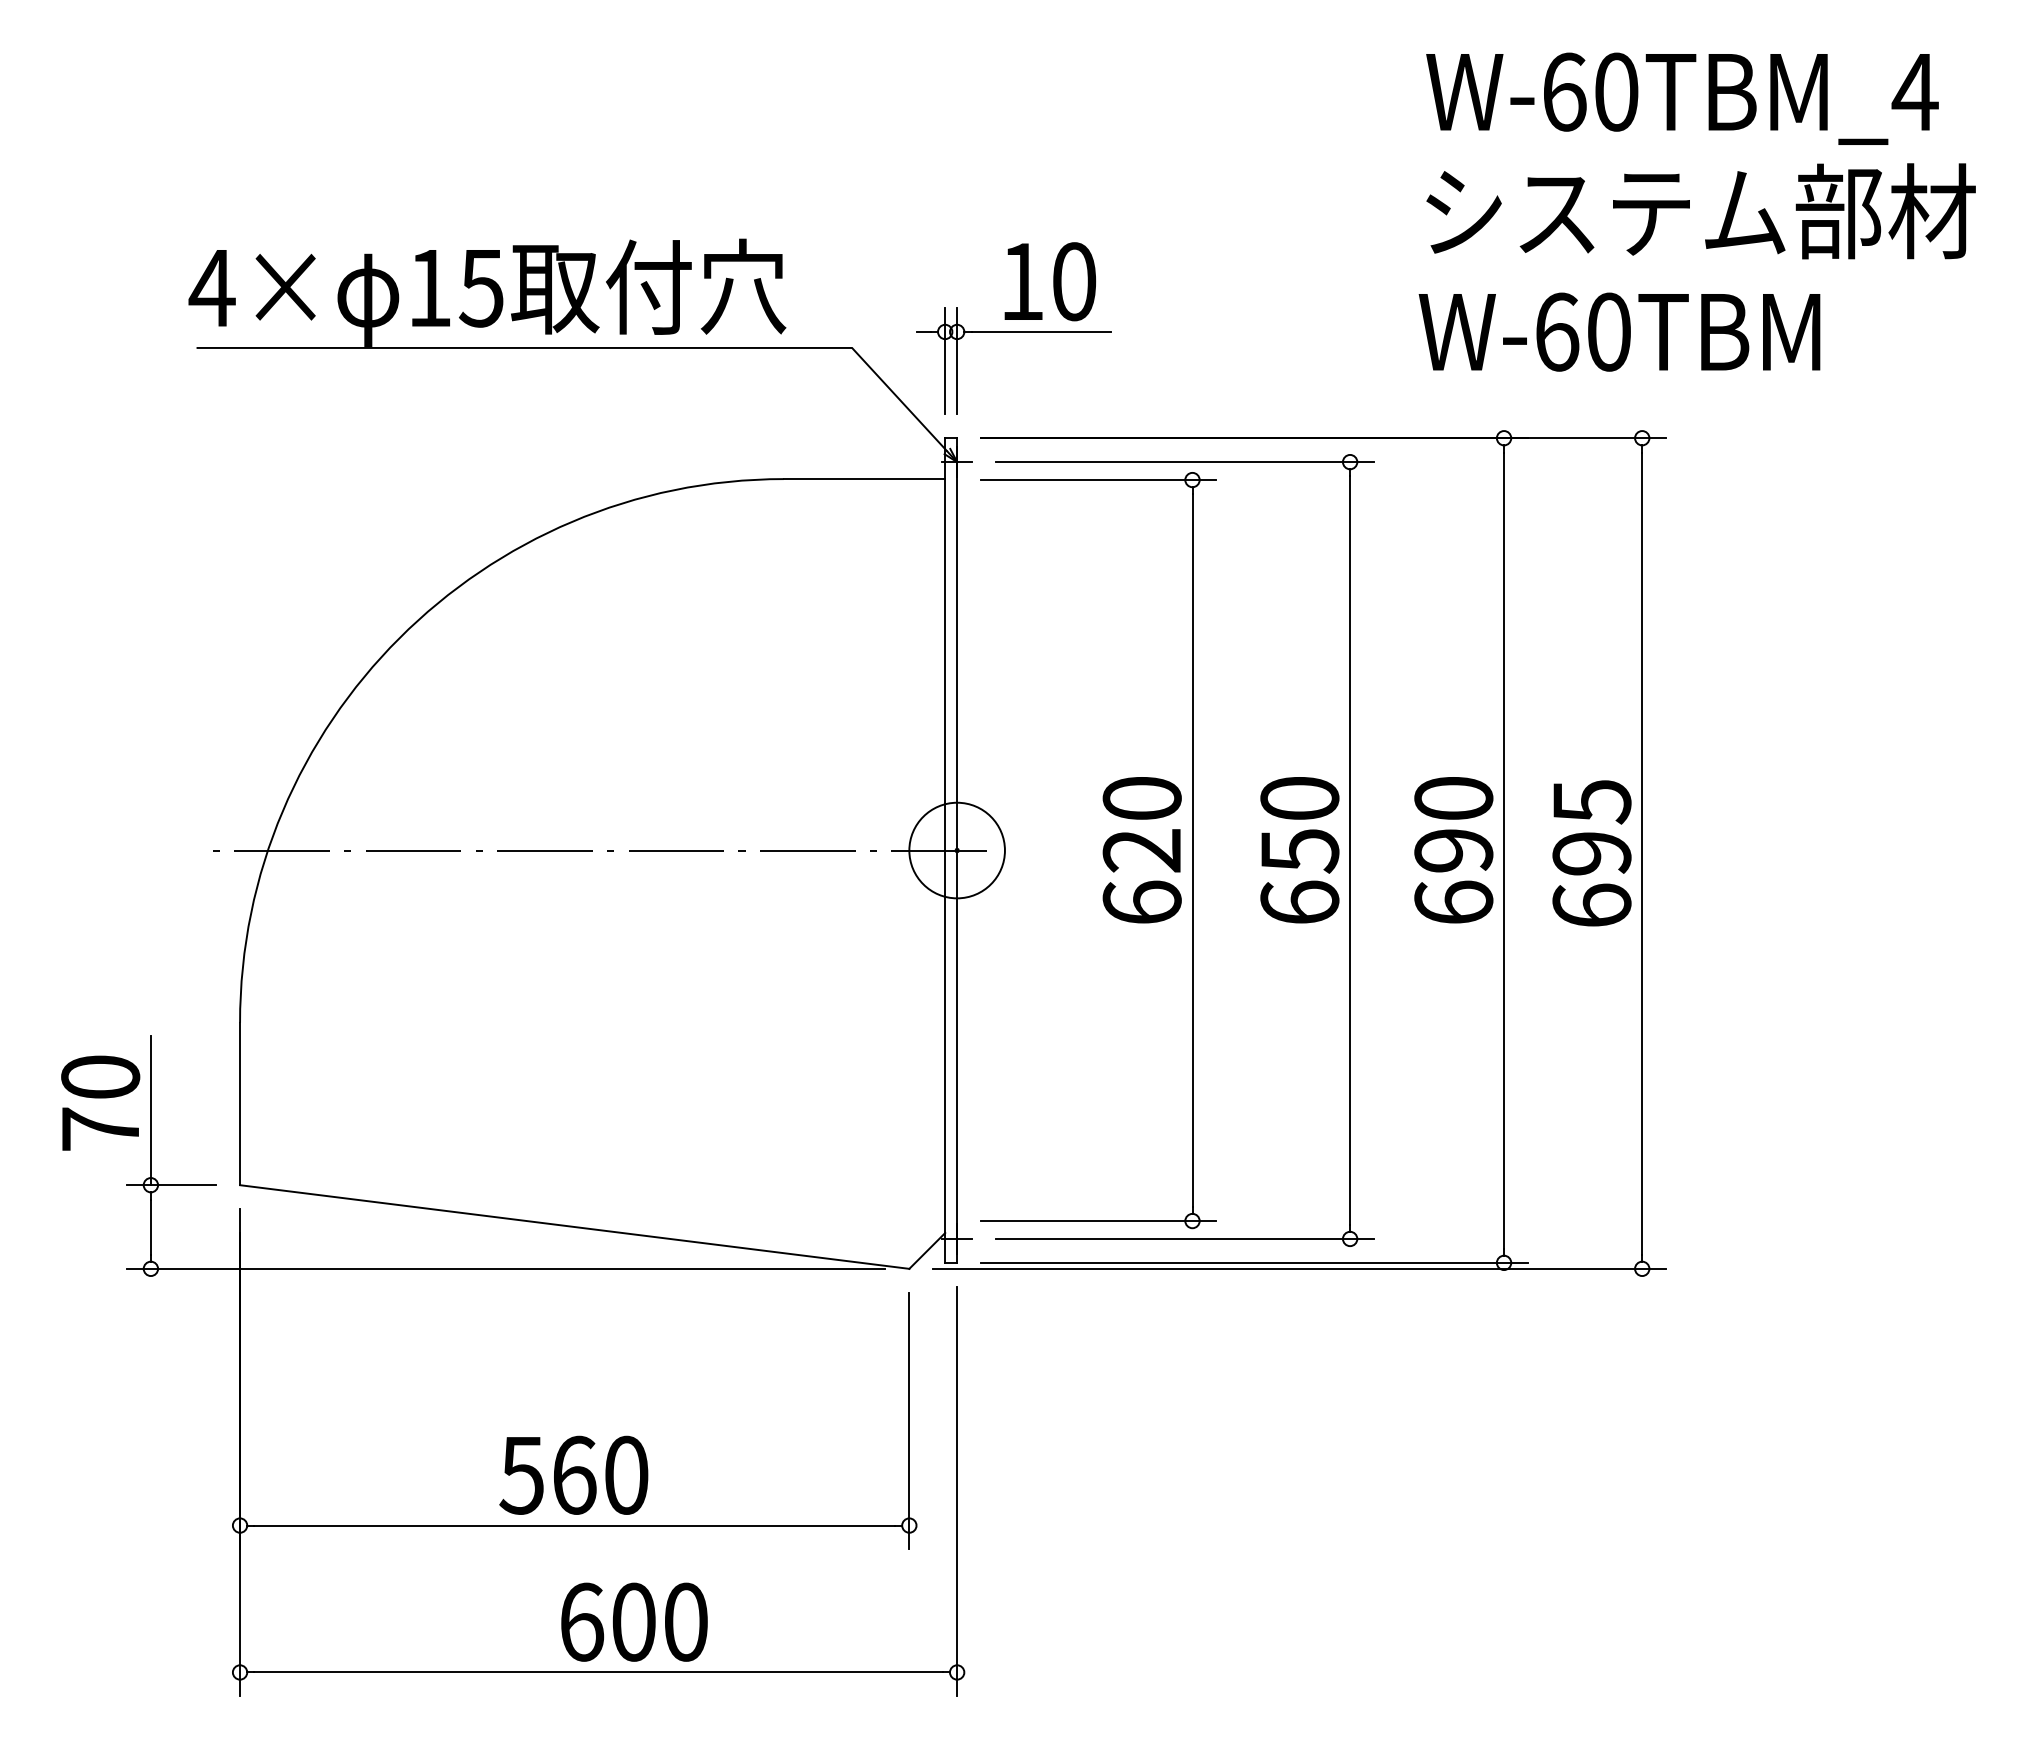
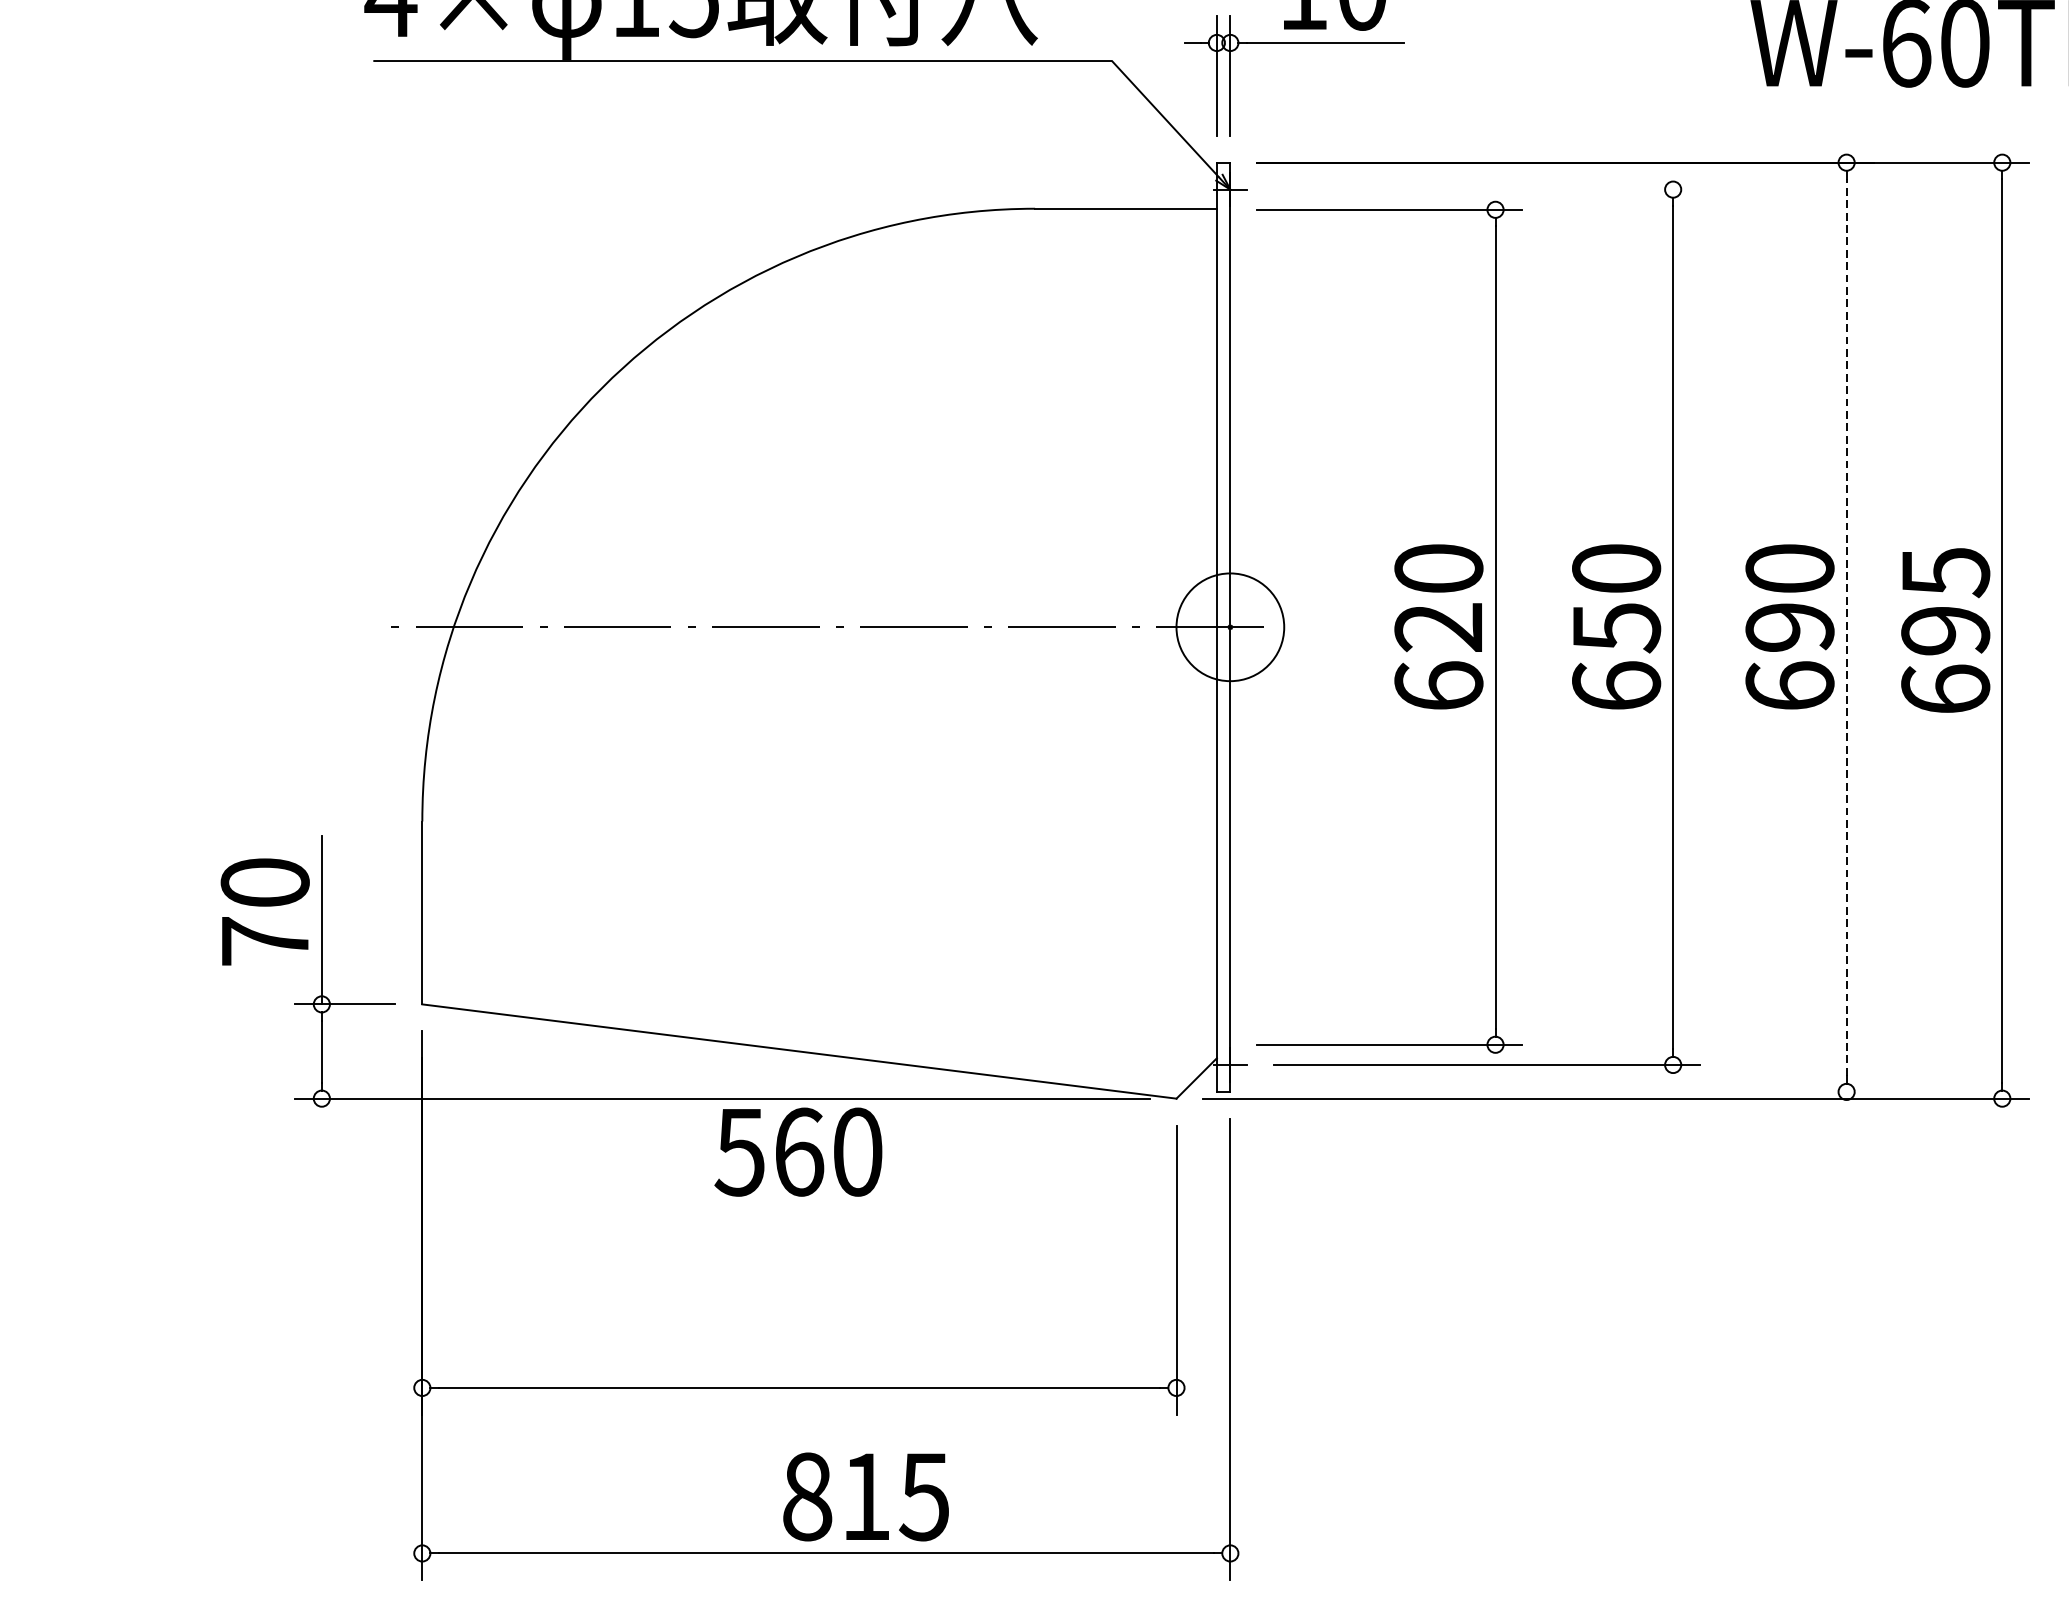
line: (1185, 462) -> (1487, 190), removed
line: (1504, 850) -> (1847, 627), solid -> dashed
line: (1254, 1262) -> (1565, 1091), removed
text: (573, 1474) -> (798, 1151), moved
text: (633, 1621) -> (865, 1496), 600 -> 815

